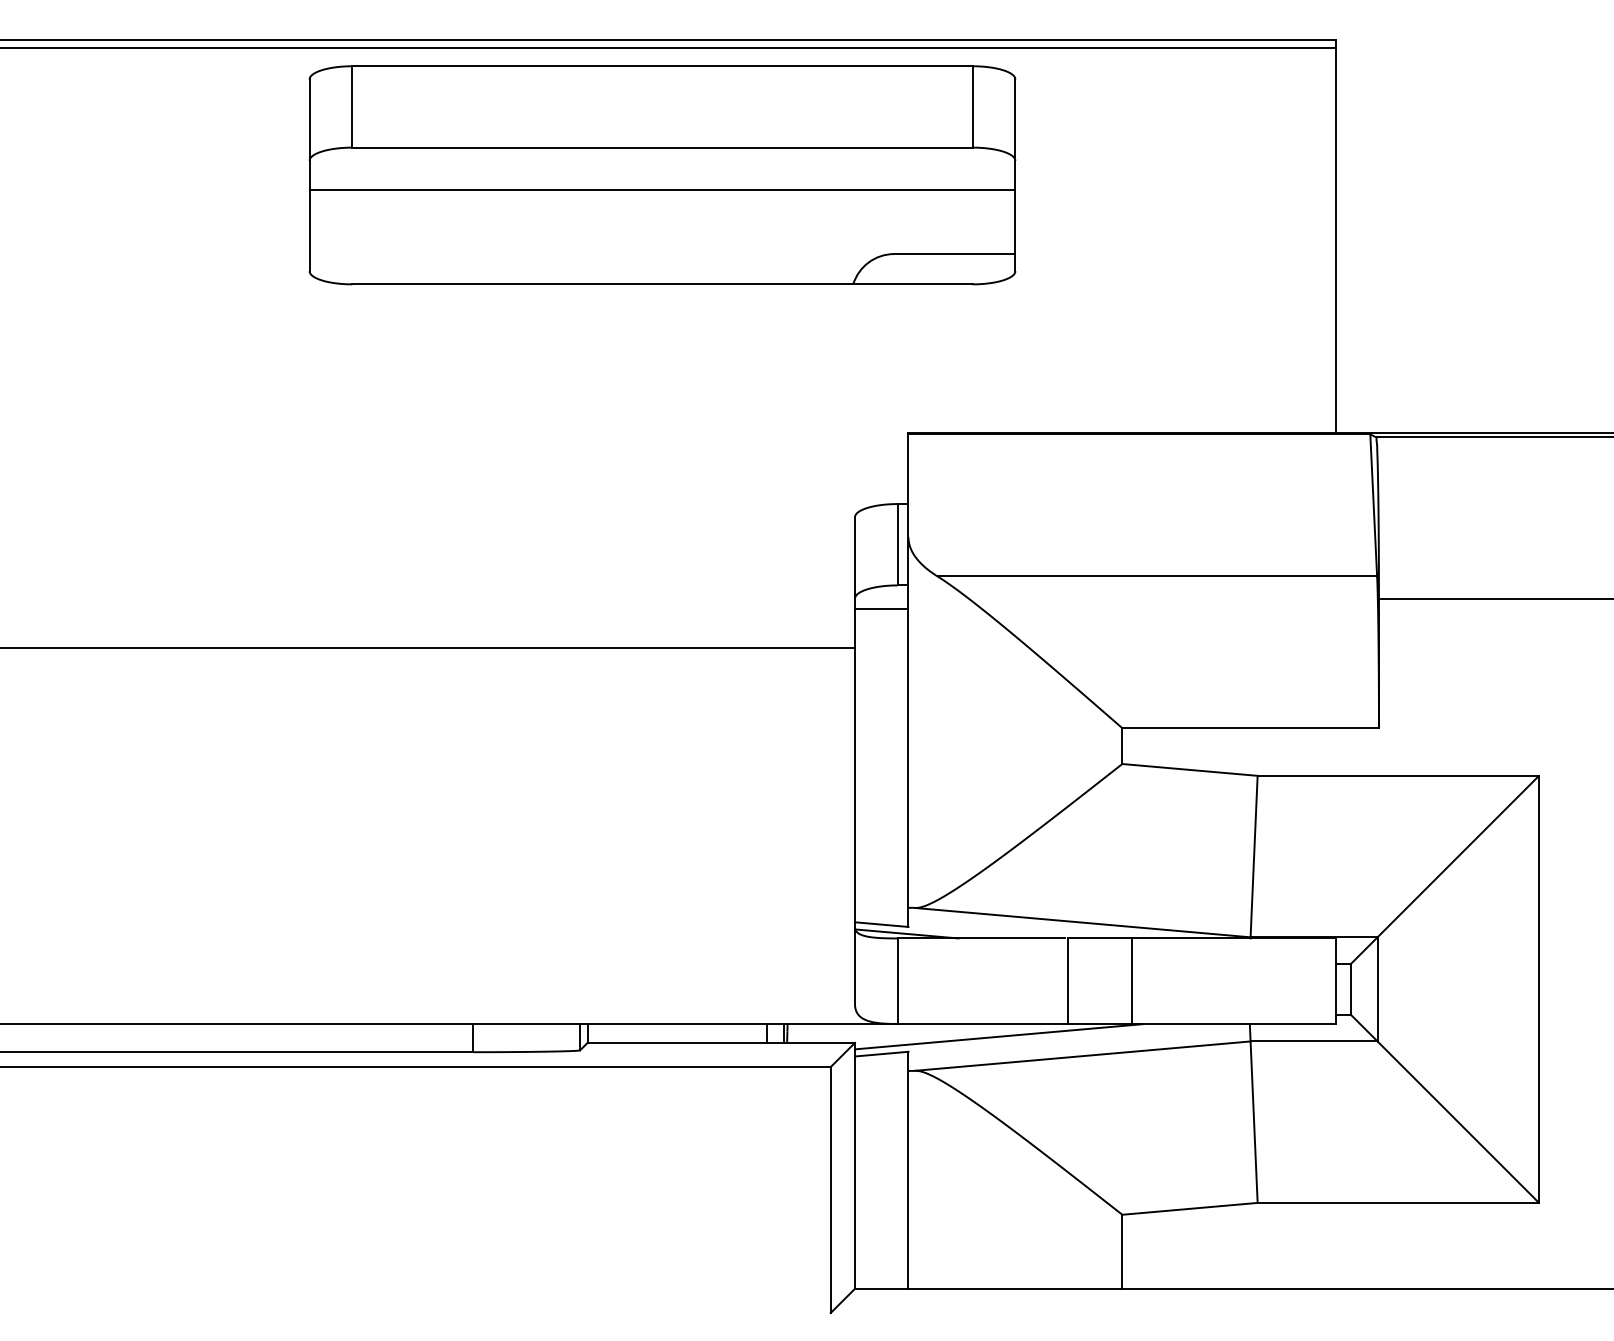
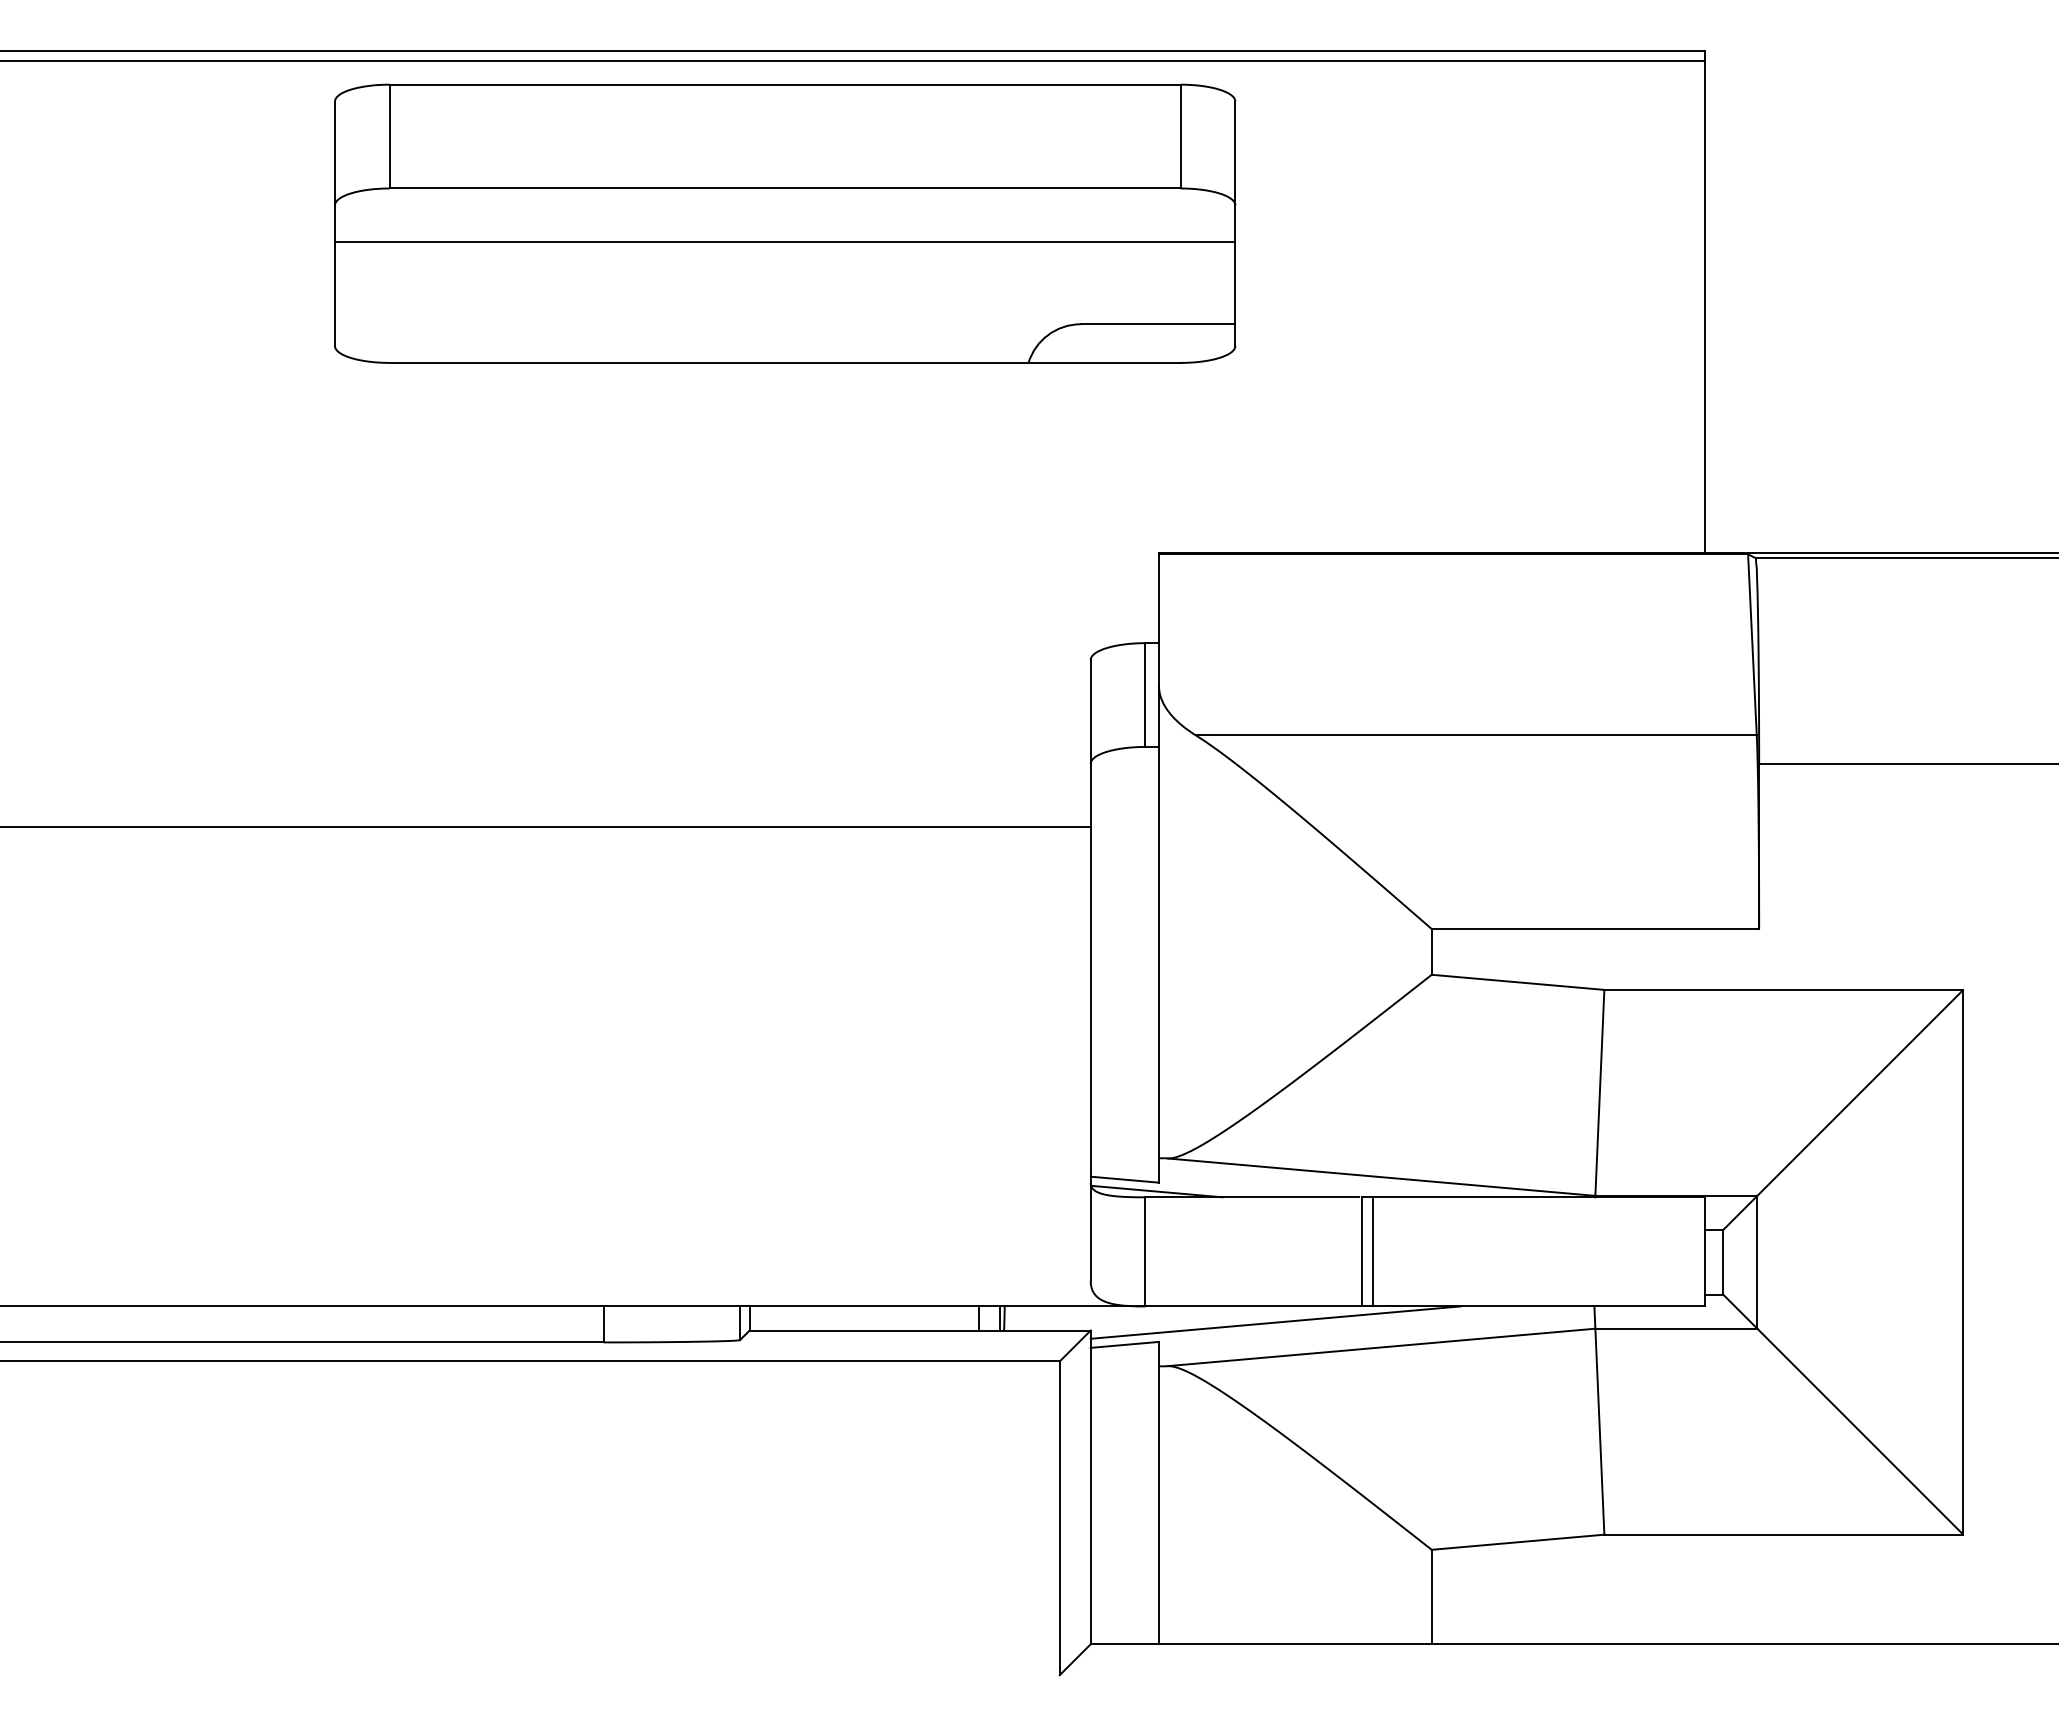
part: (662, 175) -> (785, 223), moved
line: (881, 609) -> (1124, 777), removed
line: (1131, 980) -> (1372, 1251), moved

